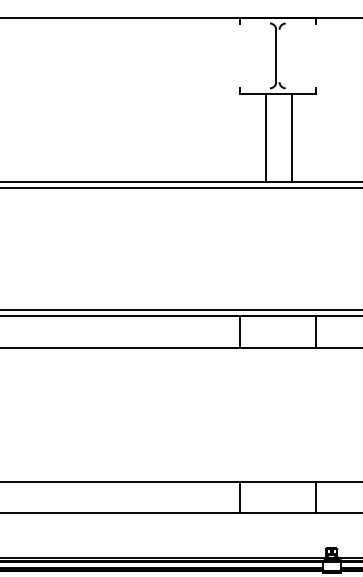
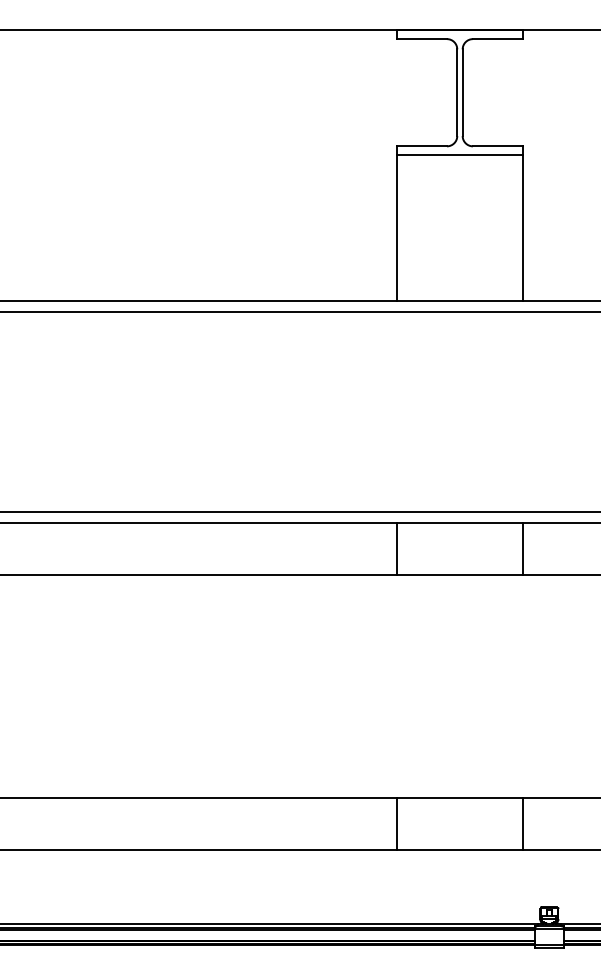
line: (254, 23) -> (421, 39), added
line: (300, 23) -> (497, 39), added
line: (279, 55) -> (462, 91), added
line: (254, 88) -> (421, 146), added
line: (300, 88) -> (497, 146), added
line: (265, 137) -> (396, 227), moved
line: (291, 137) -> (522, 227), moved

